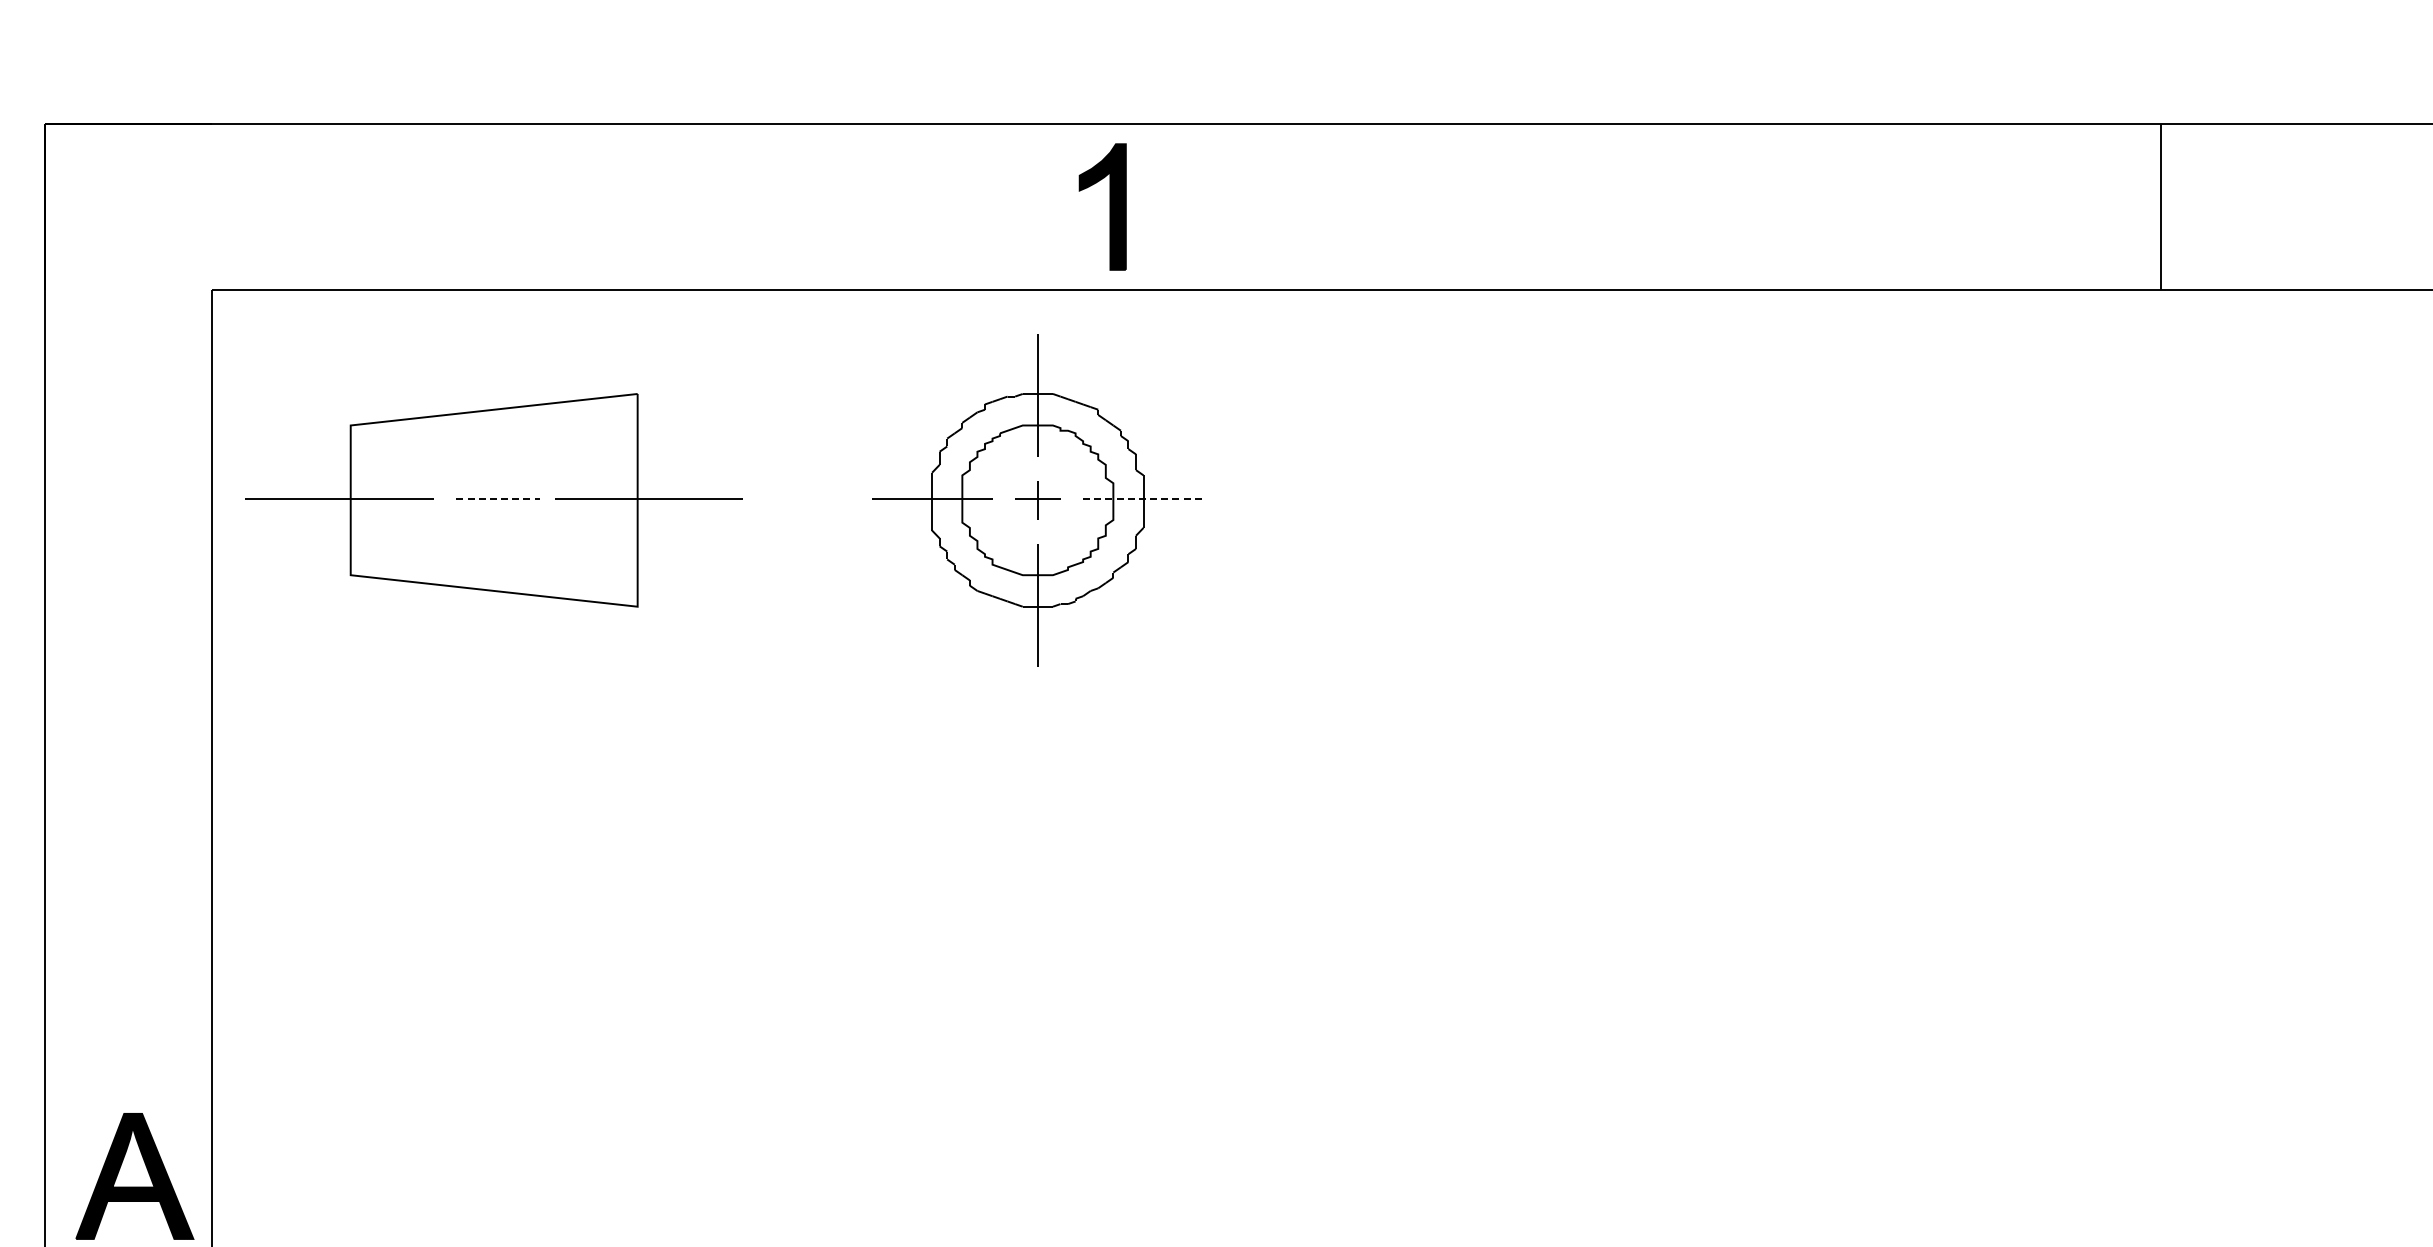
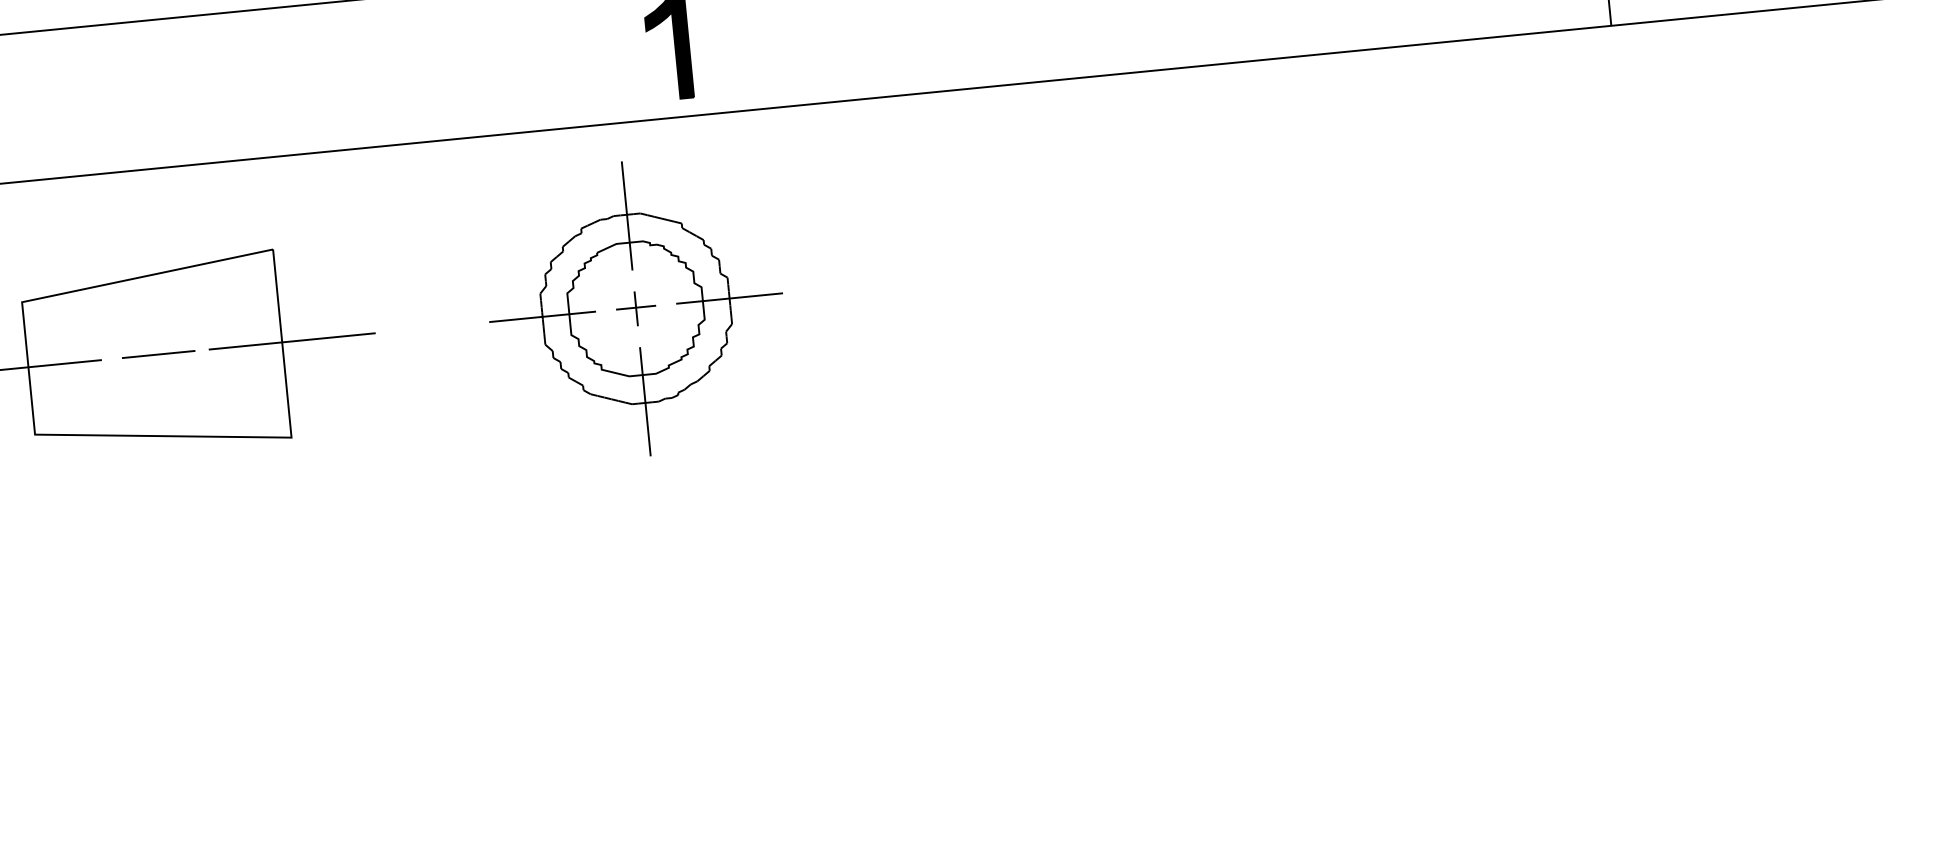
line: (497, 499) -> (158, 354), dashed -> solid
line: (1144, 499) -> (730, 298), dashed -> solid

